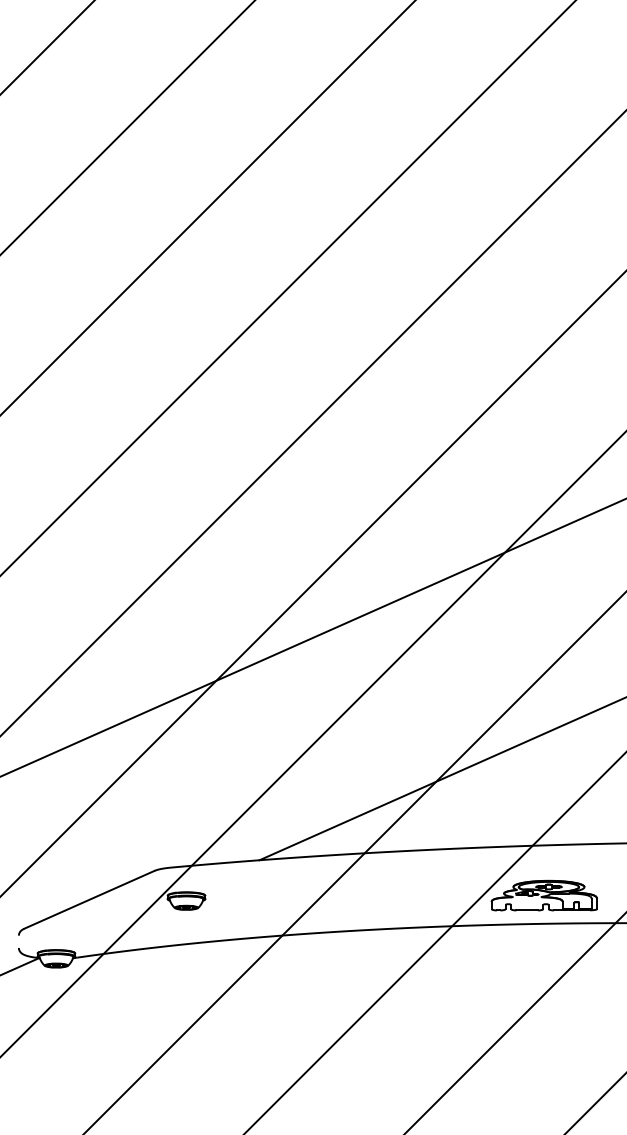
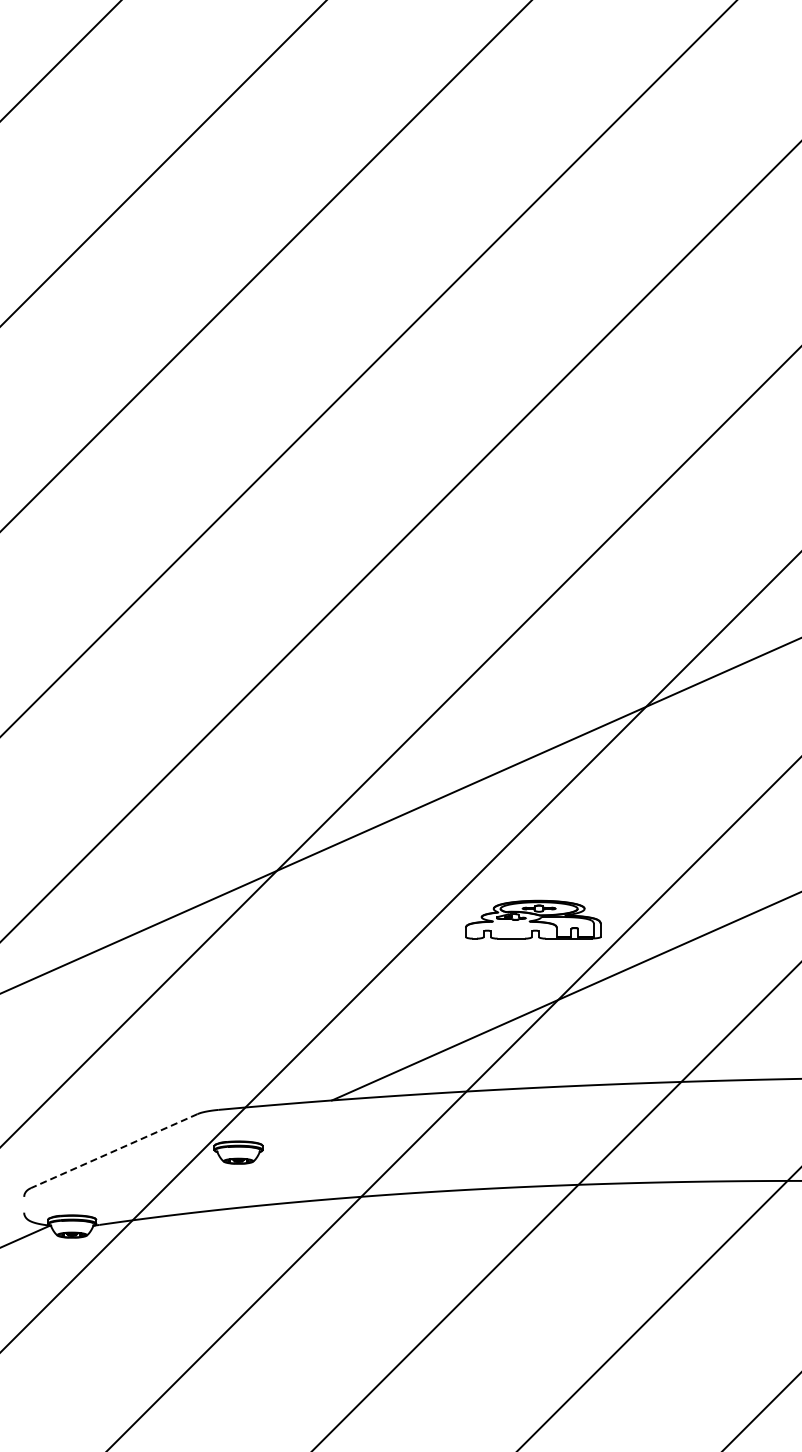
part: (544, 895) -> (533, 919), moved
line: (88, 900) -> (113, 1151), solid -> dashed

